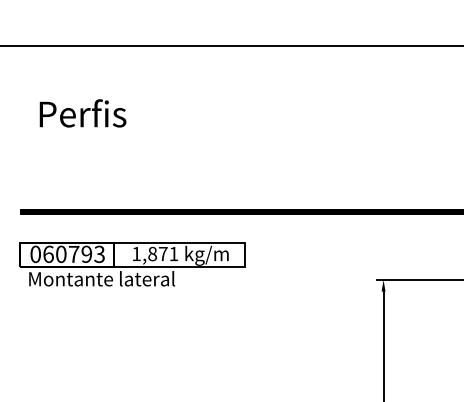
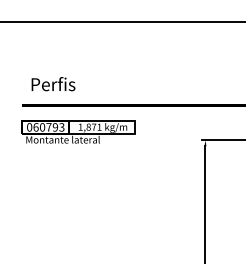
text: (82, 114) -> (53, 84), moved

